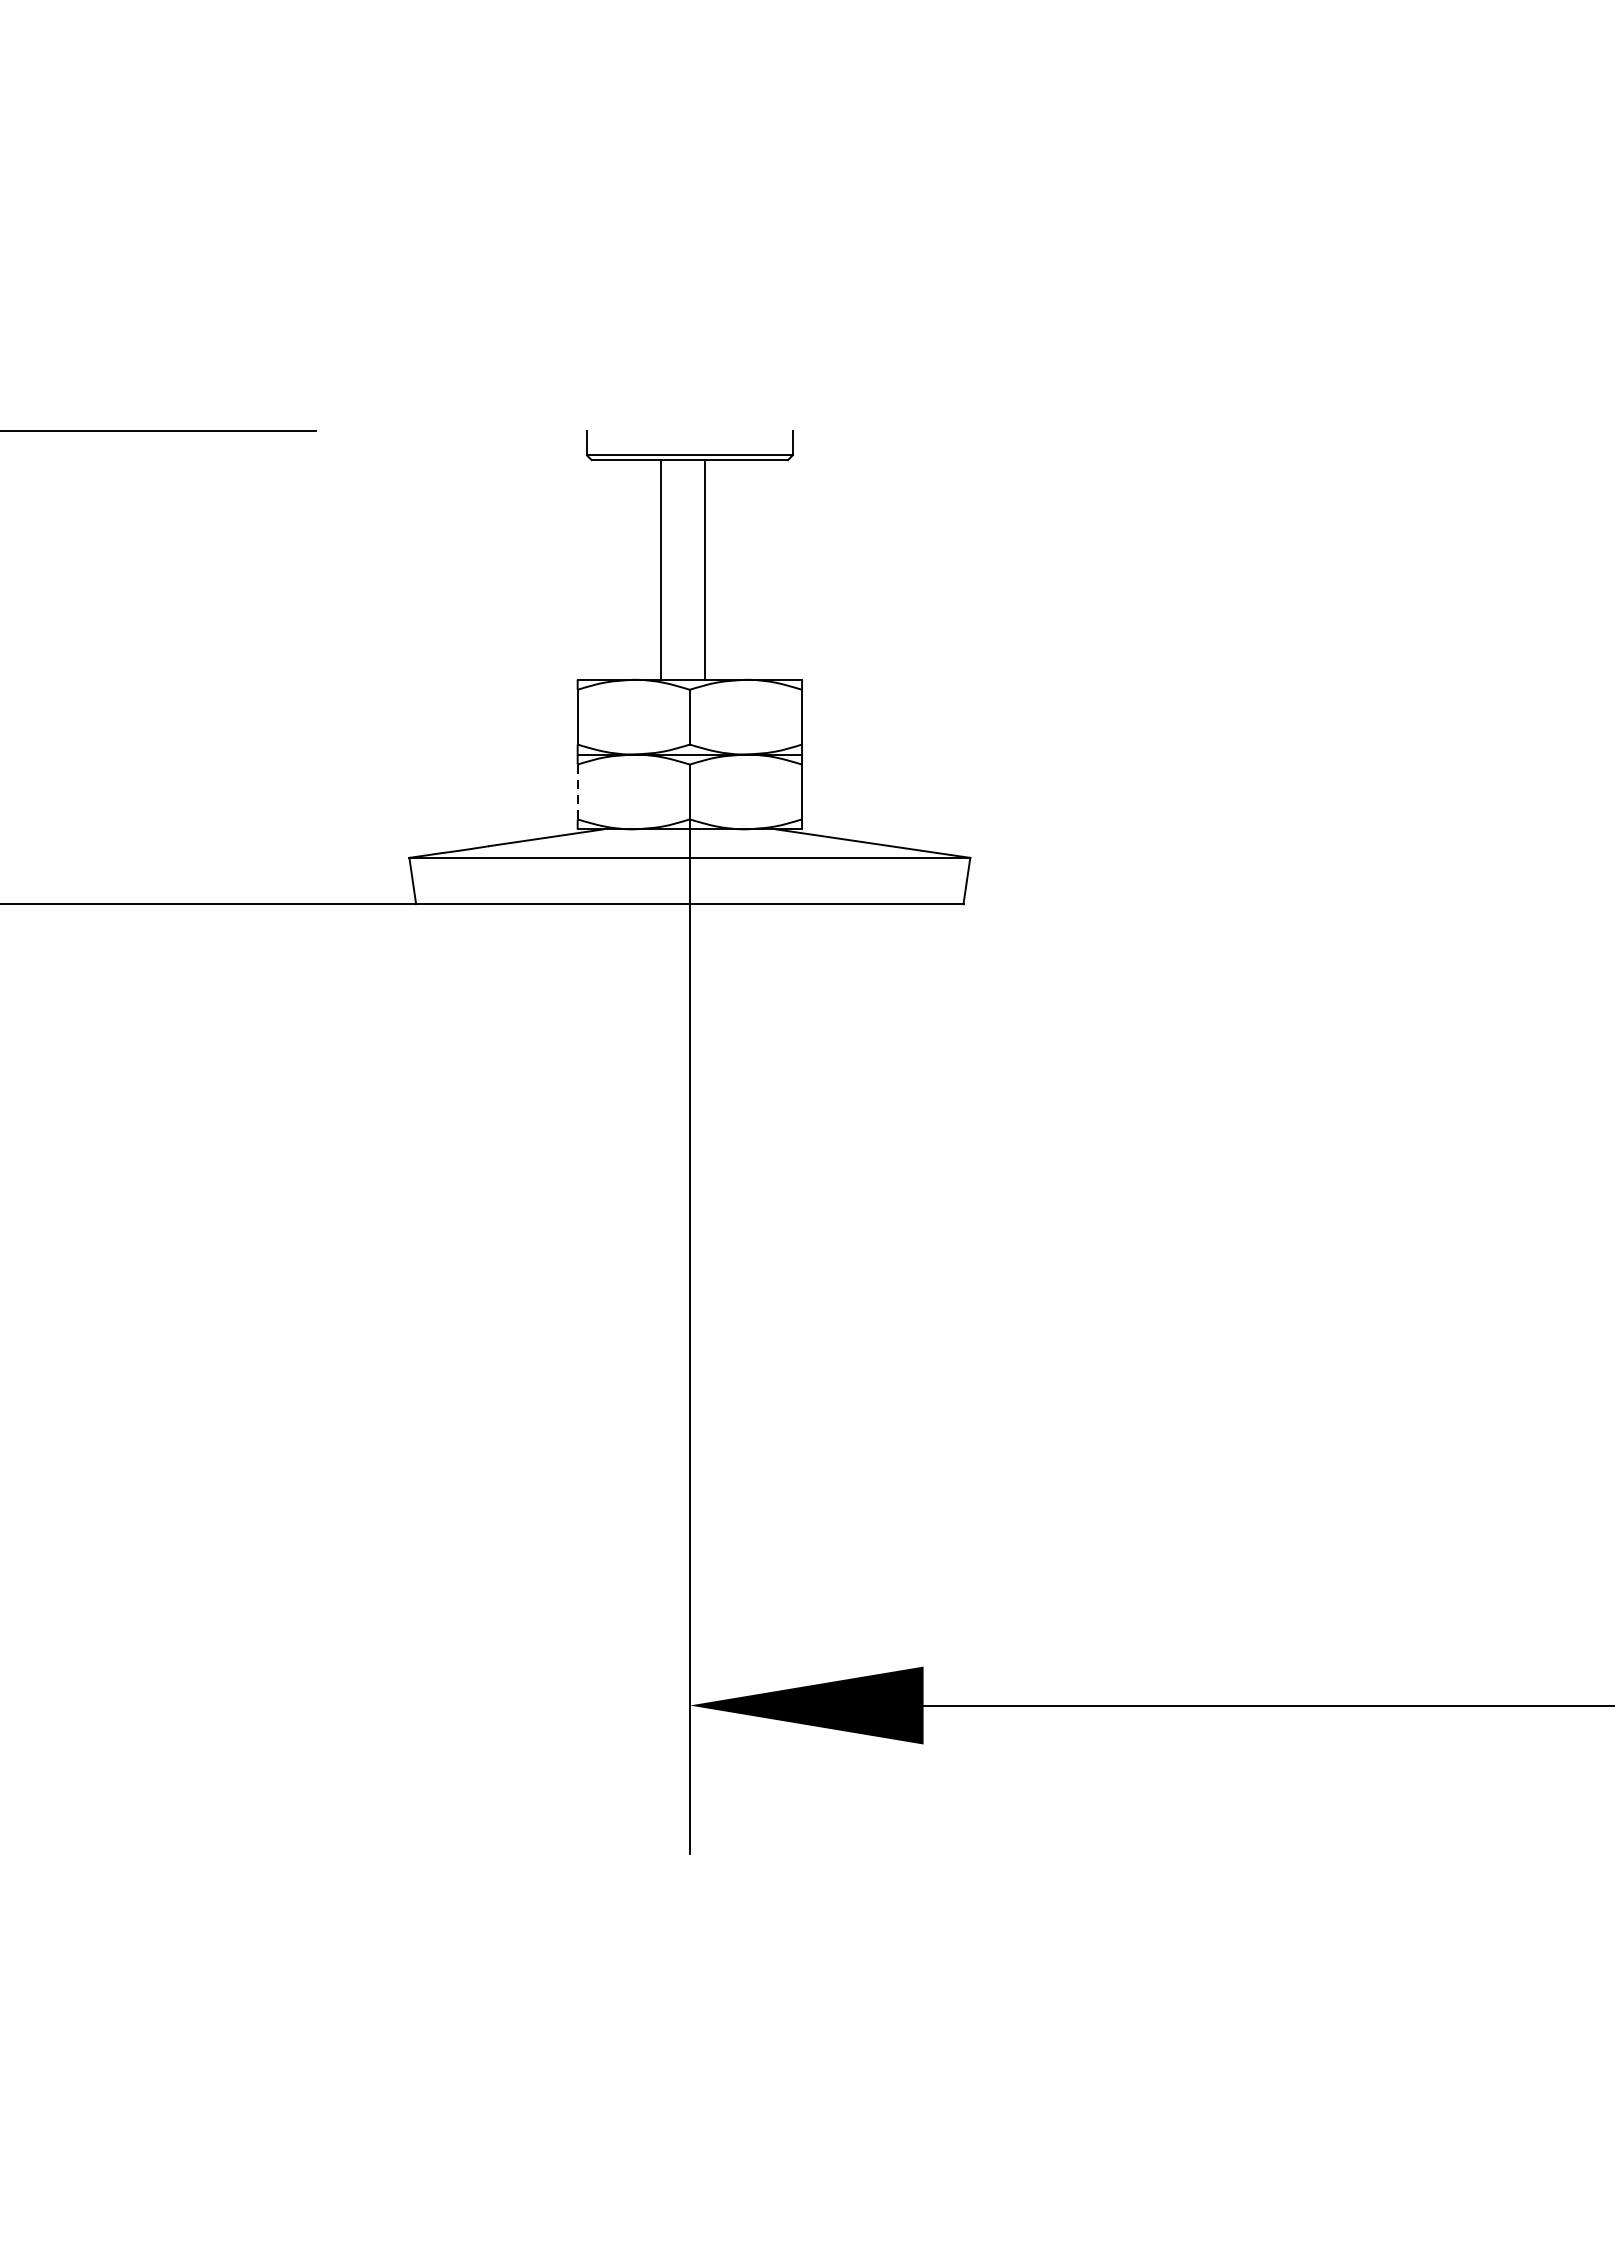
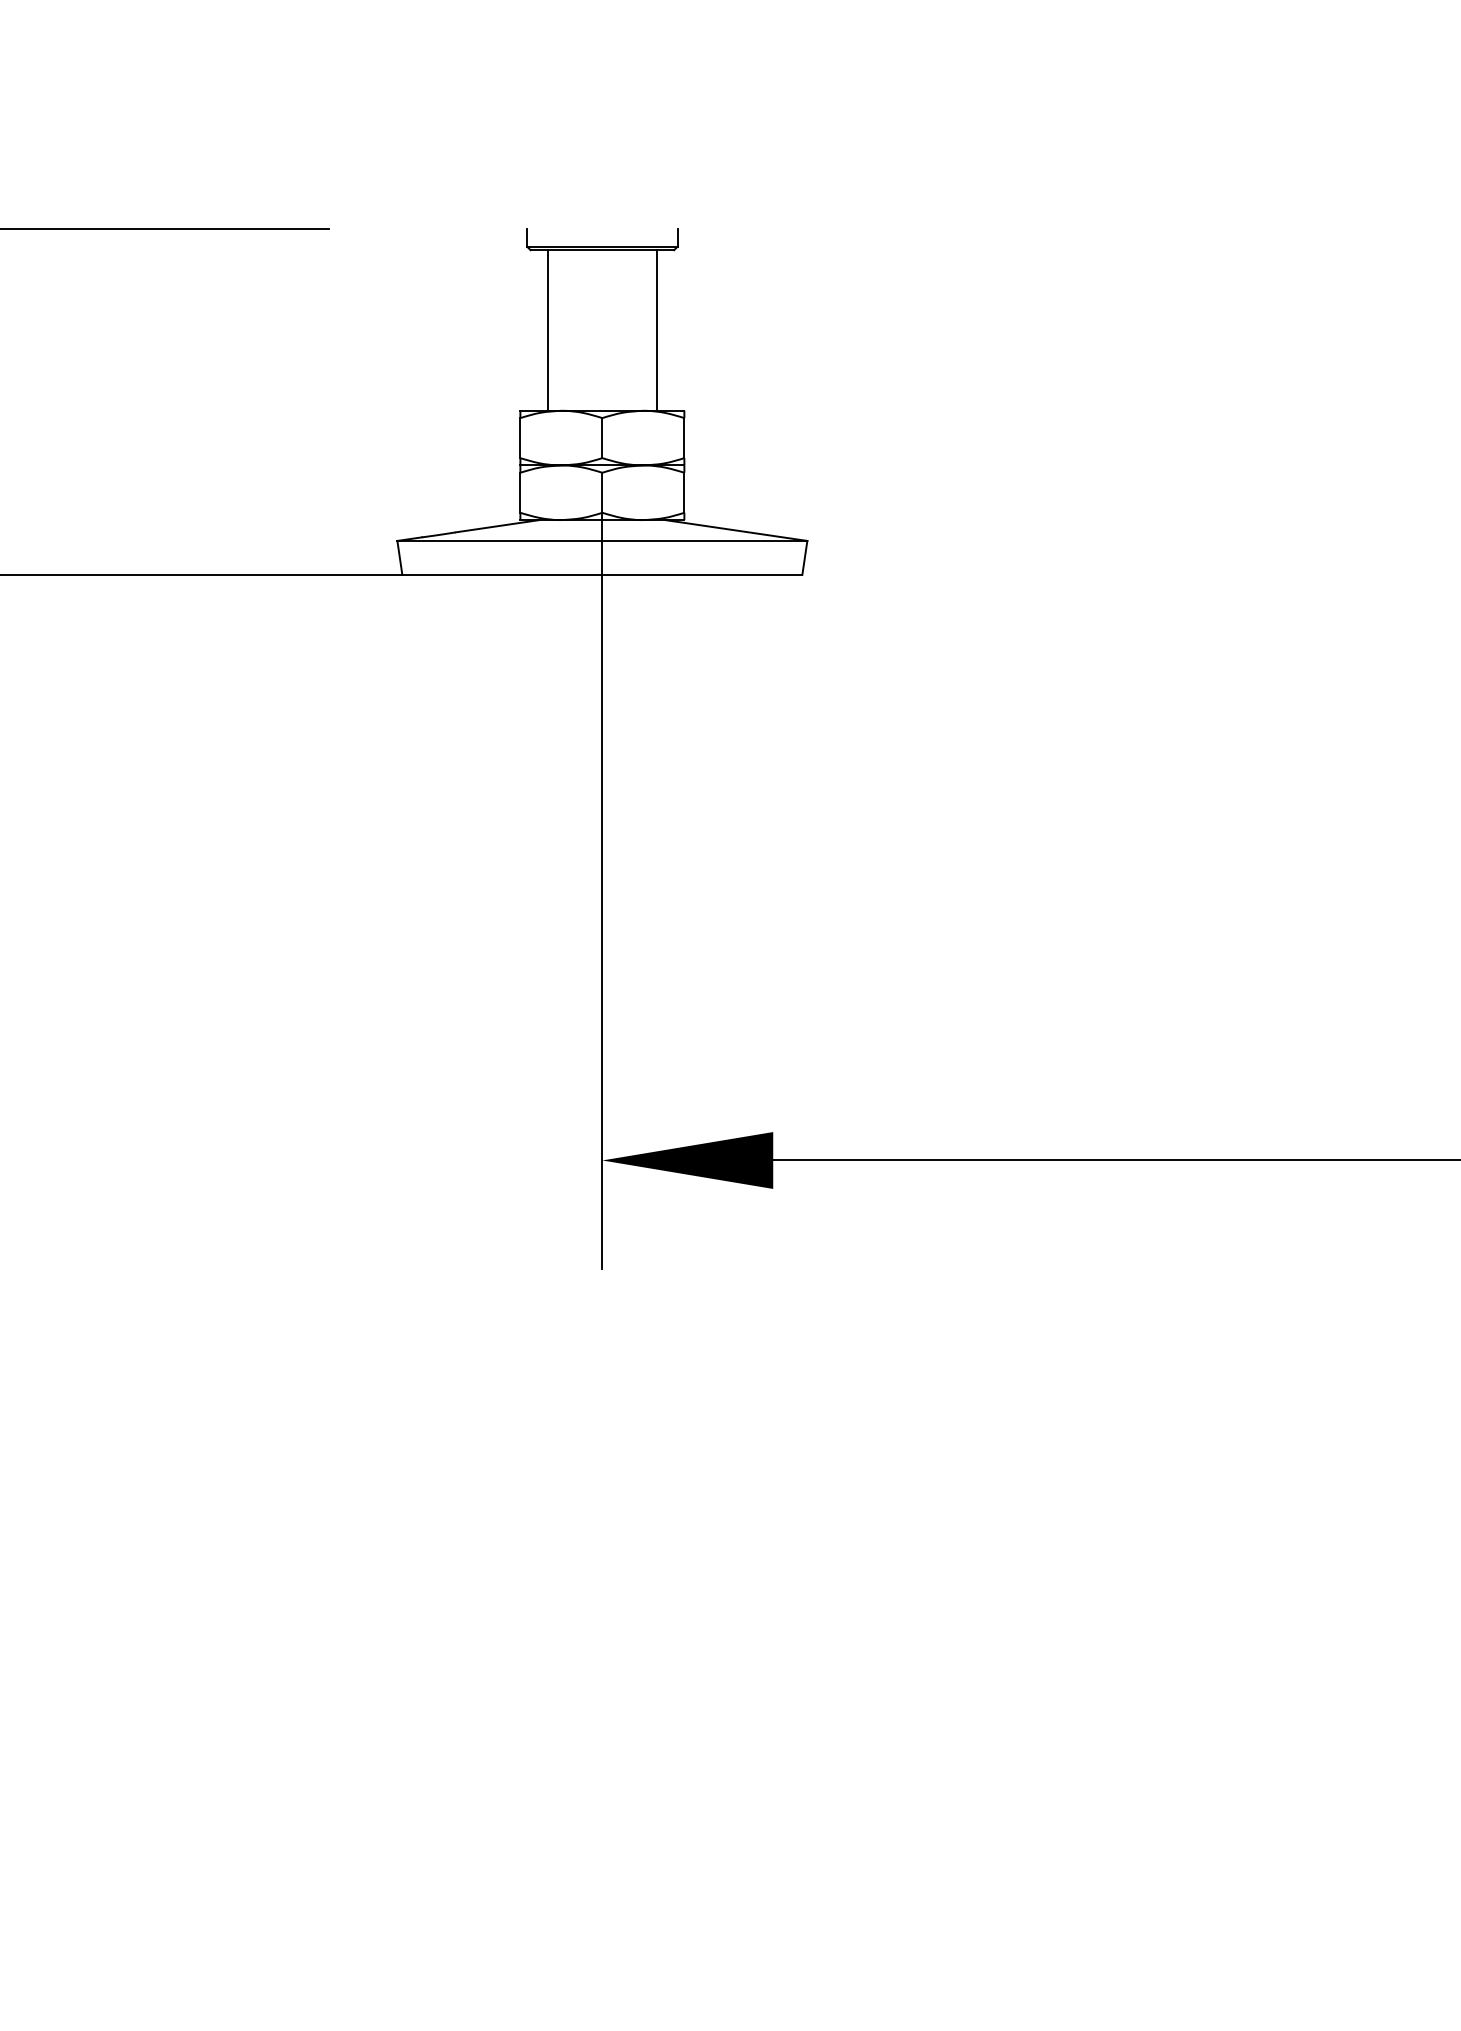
line: (661, 569) -> (657, 330), moved
line: (705, 569) -> (547, 330), moved
line: (577, 792) -> (520, 493), dashed -> solid

